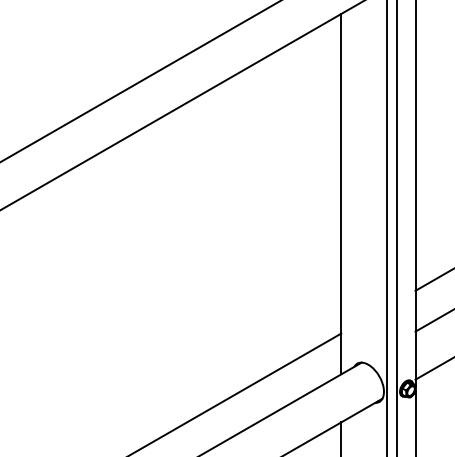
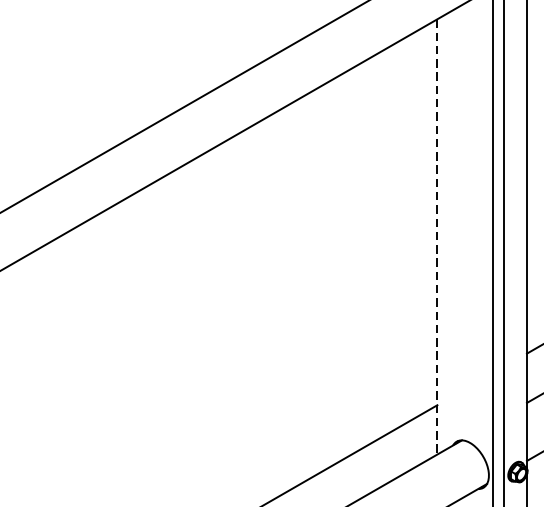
line: (341, 194) -> (437, 237), solid -> dashed

